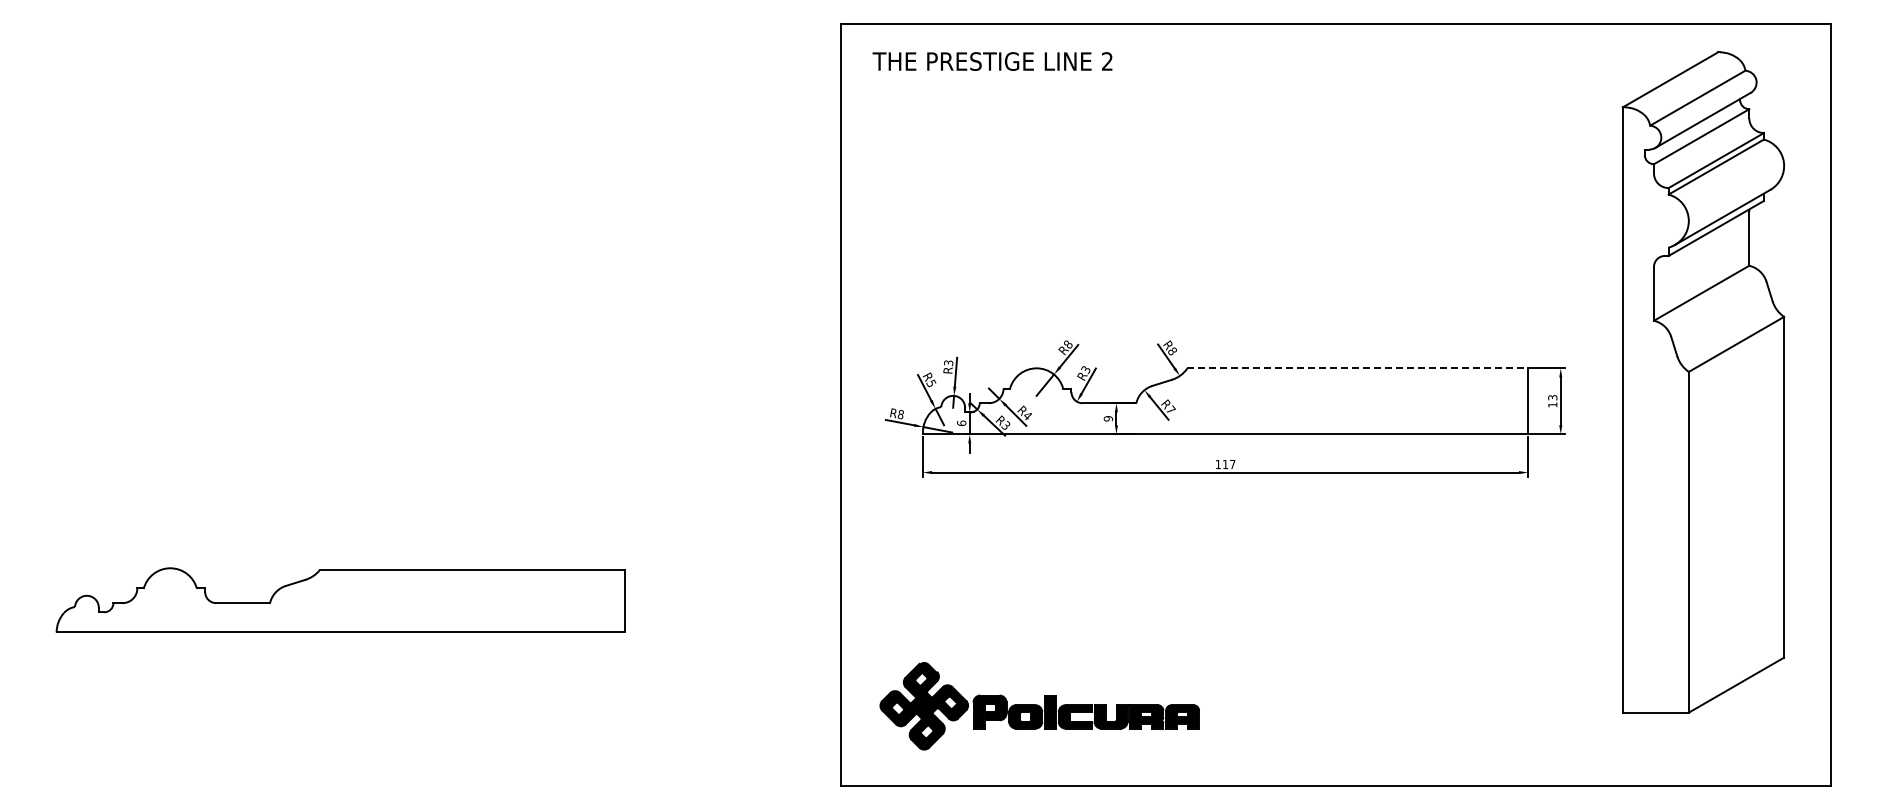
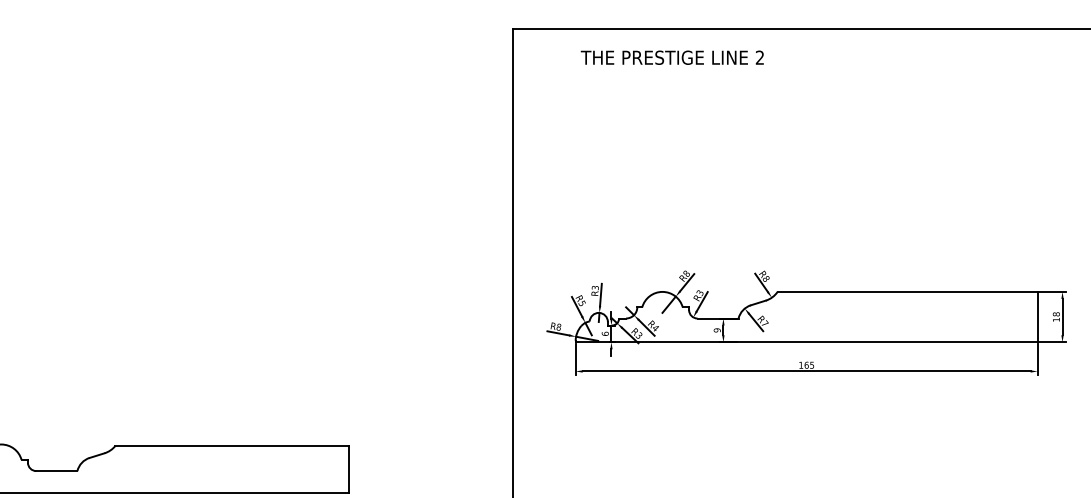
text: (992, 61) -> (672, 57), moved
line: (1358, 368) -> (908, 292), dashed -> solid
text: (1552, 397) -> (1056, 314), 13 -> 18
text: (1228, 464) -> (808, 365), 117 -> 165

